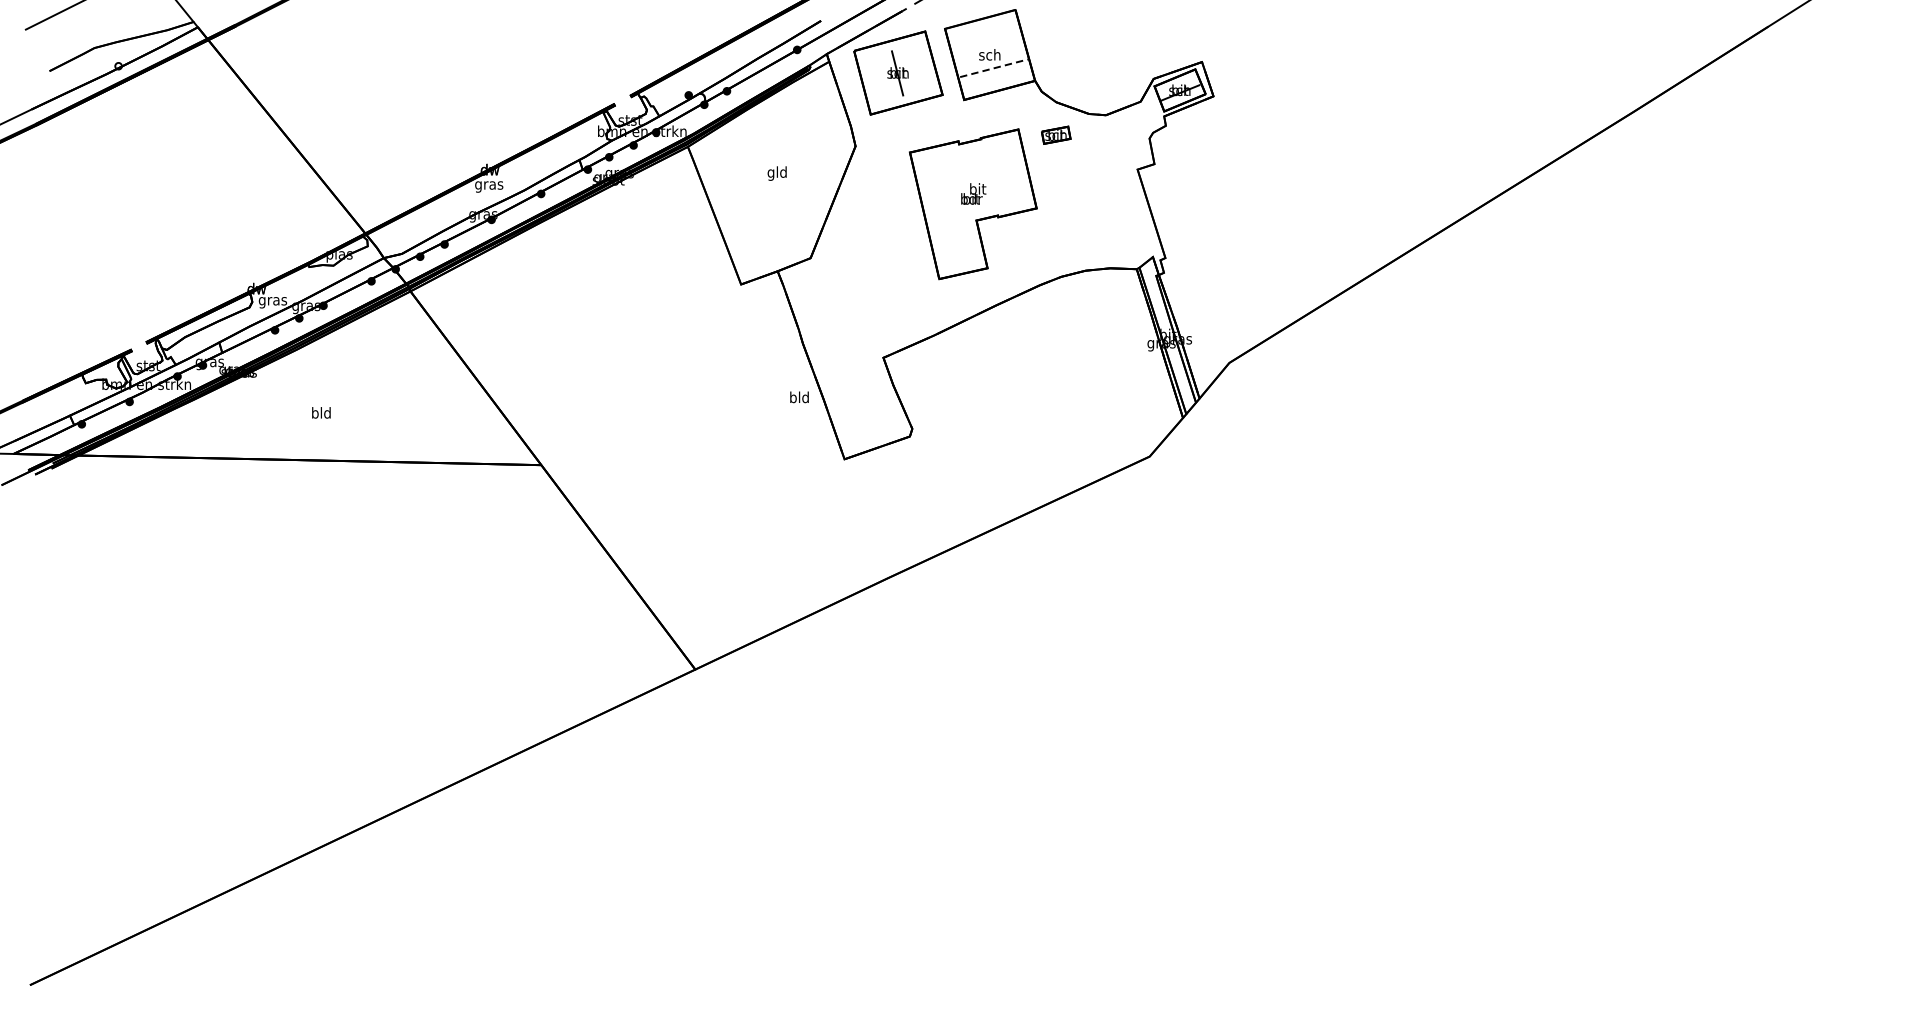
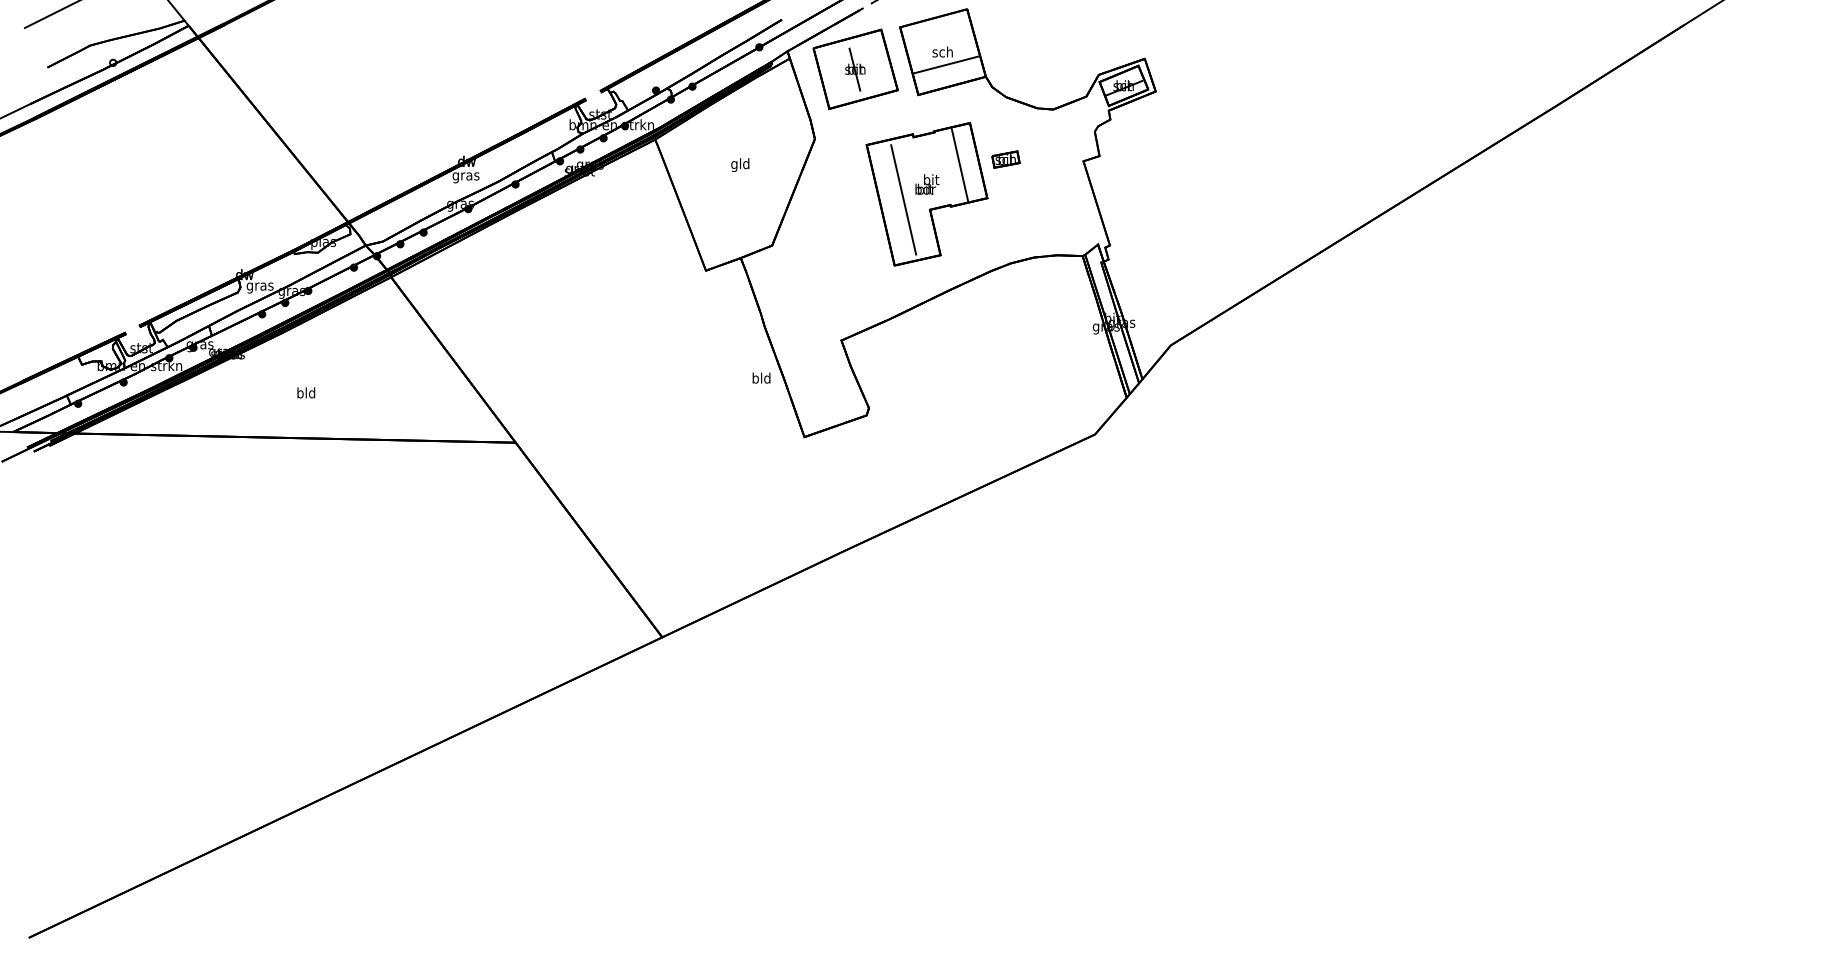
line: (994, 67) -> (947, 64), dashed -> solid
part: (1055, 135) -> (1005, 159), moved
line: (1007, 172) -> (959, 164), added
line: (948, 209) -> (903, 199), added

